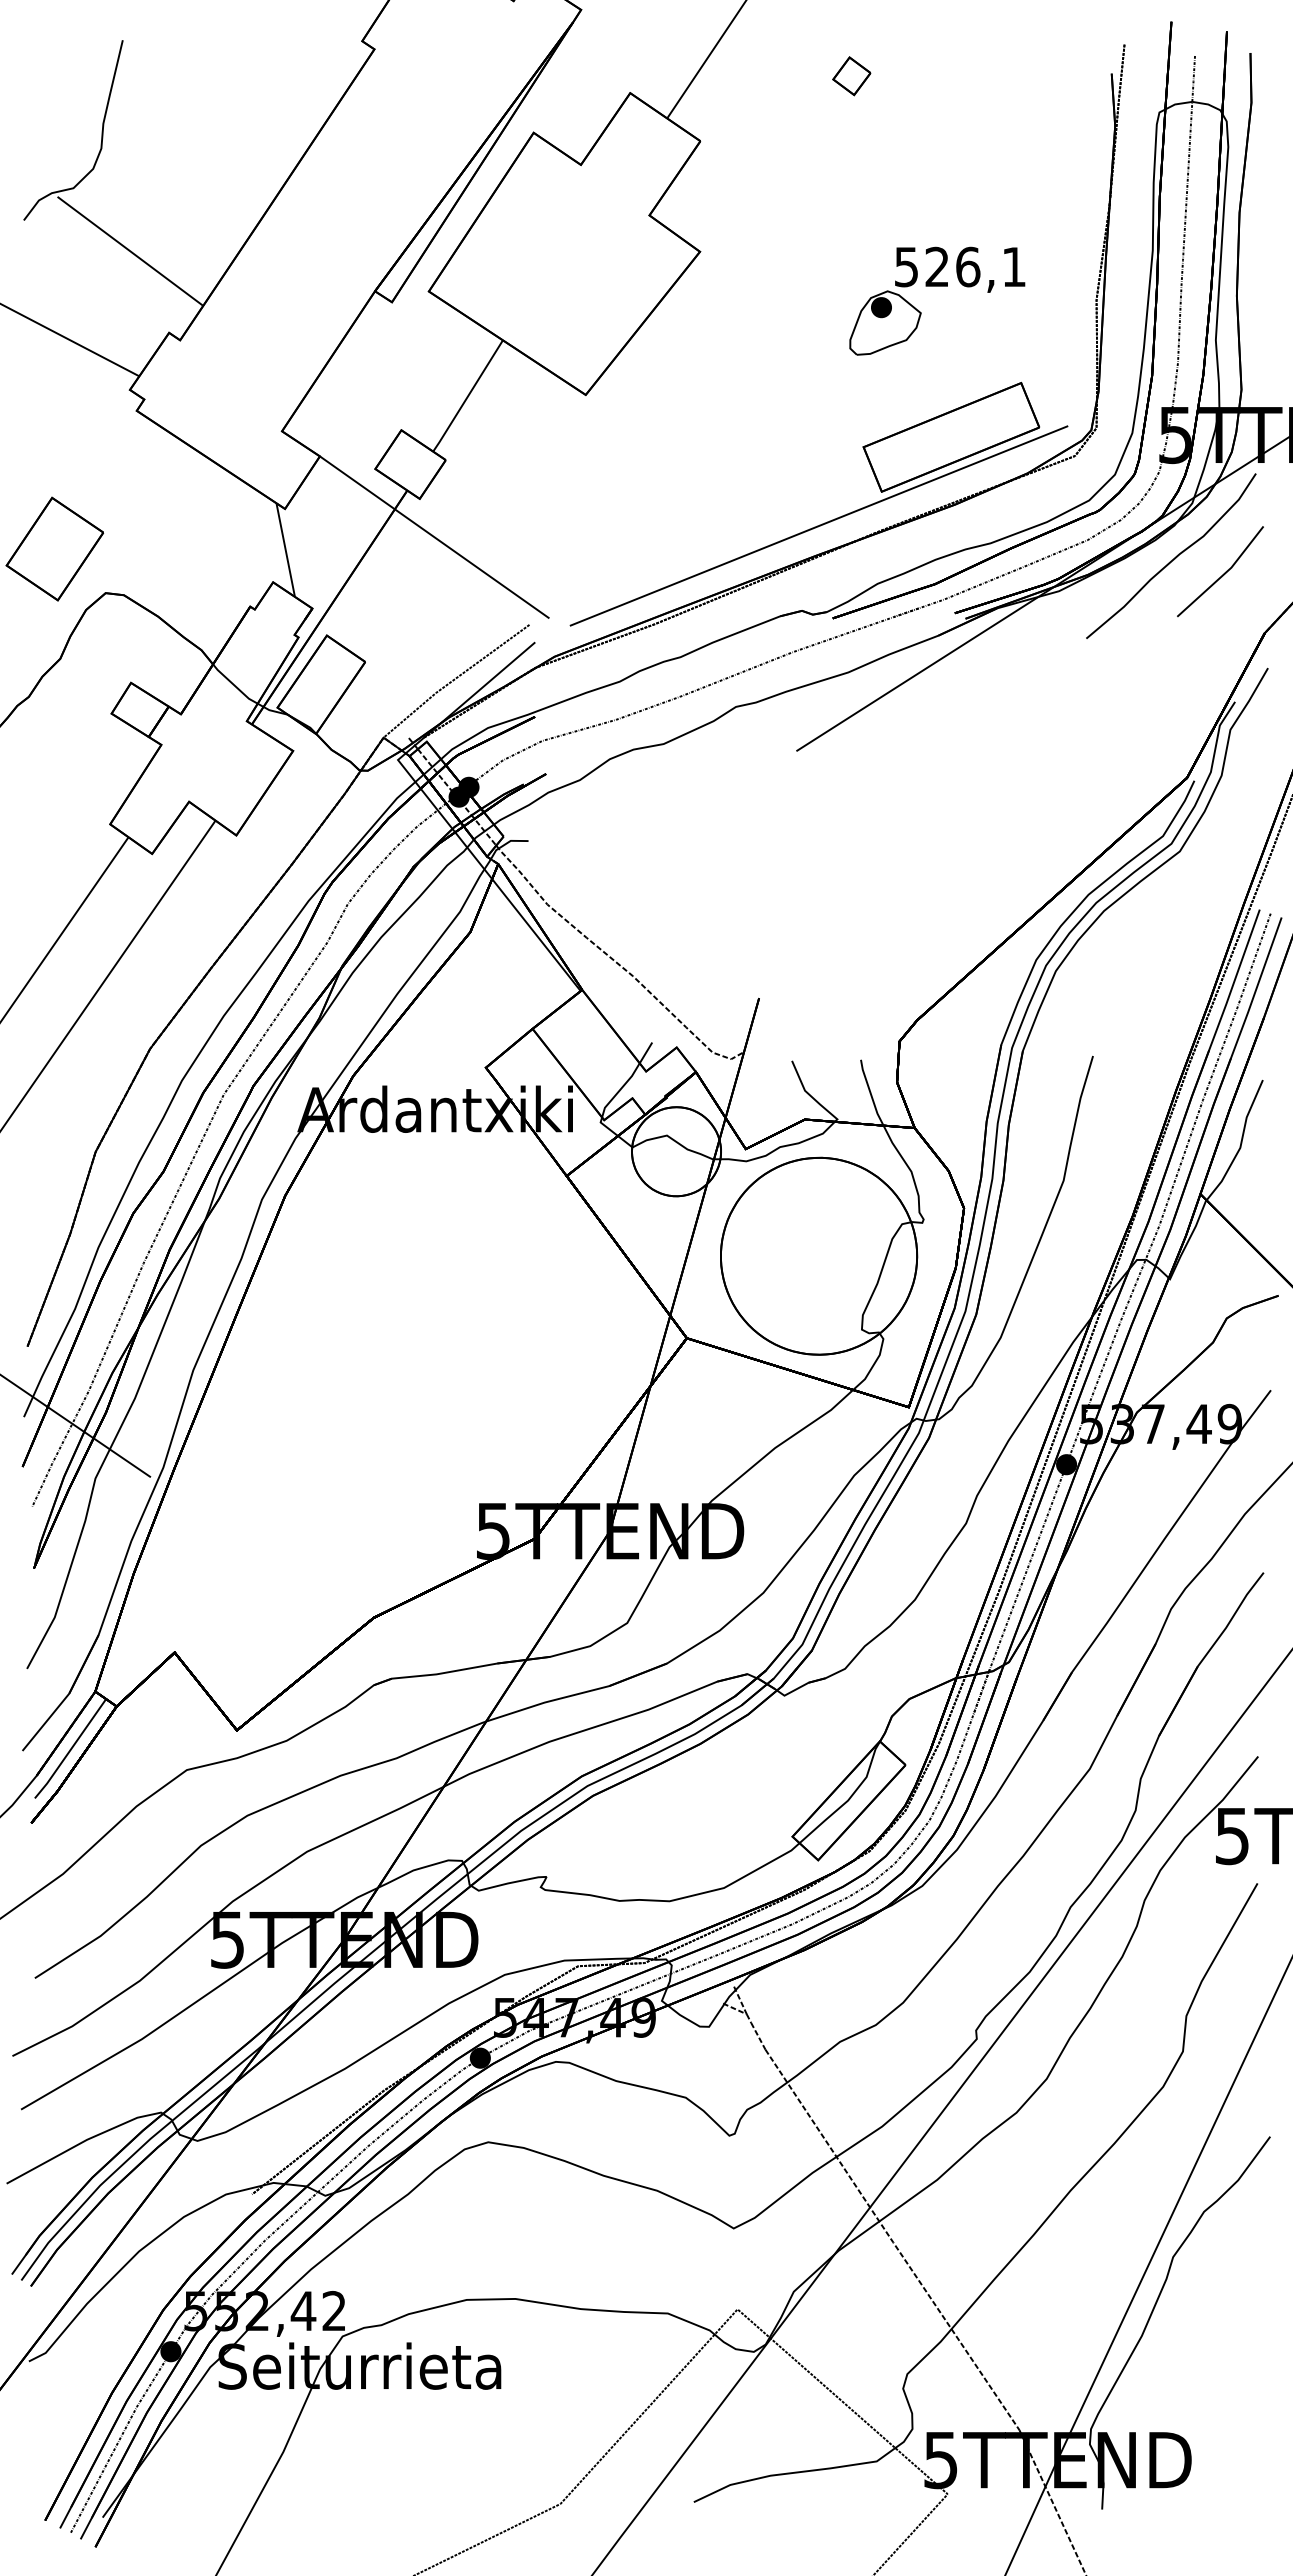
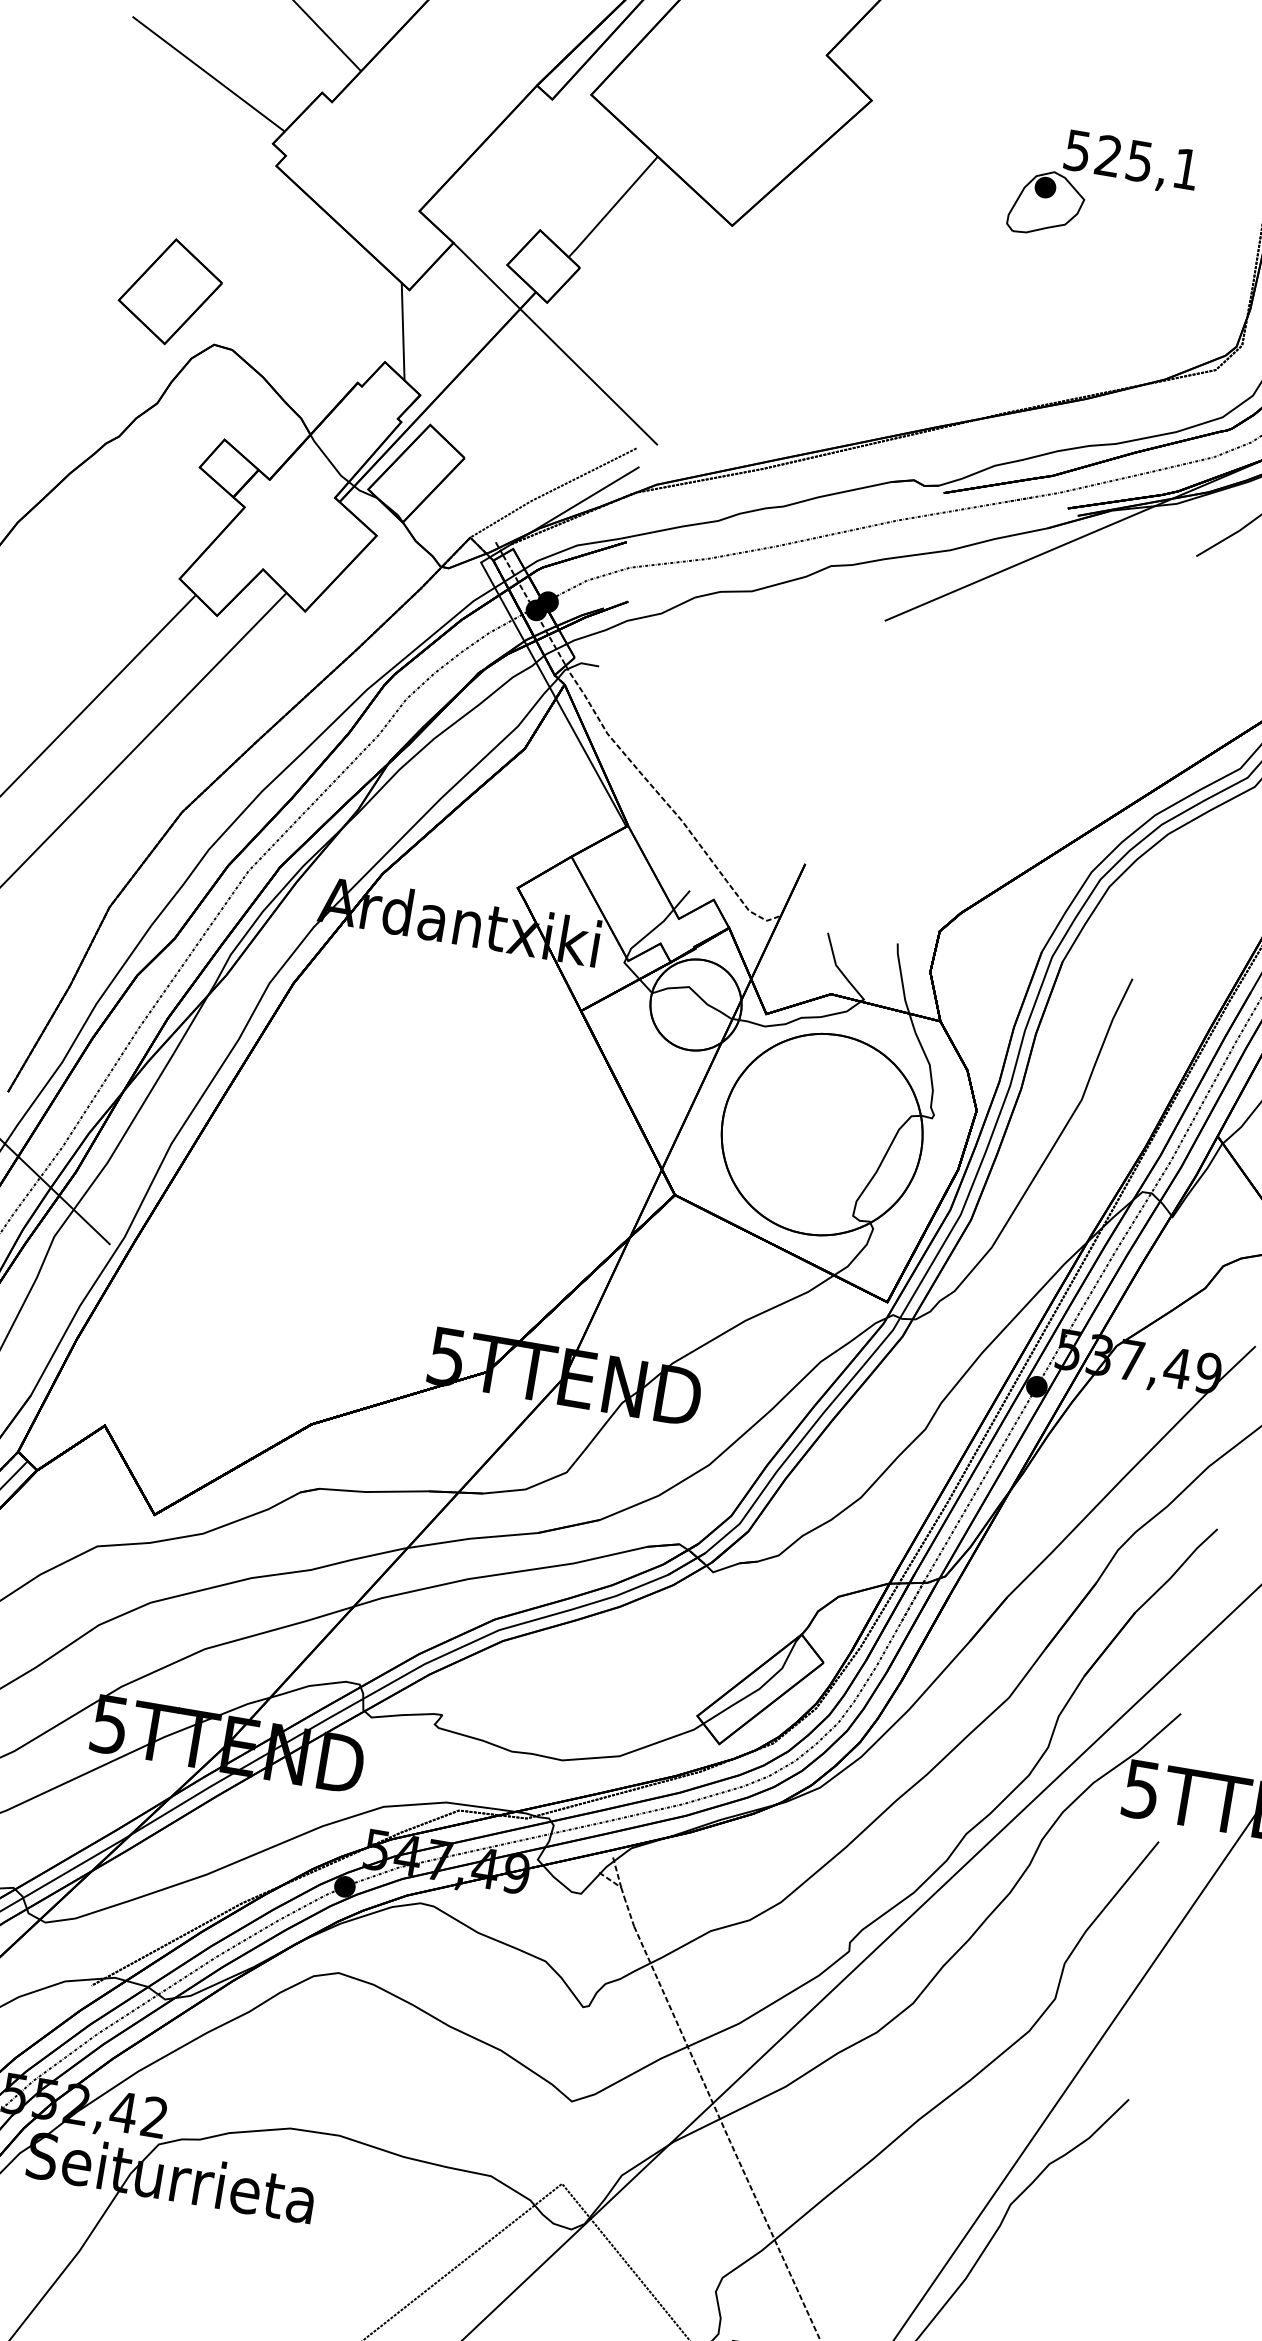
text: (968, 266) -> (1140, 160), 526,1 -> 525,1
part: (824, 522) -> (951, 394), removed

